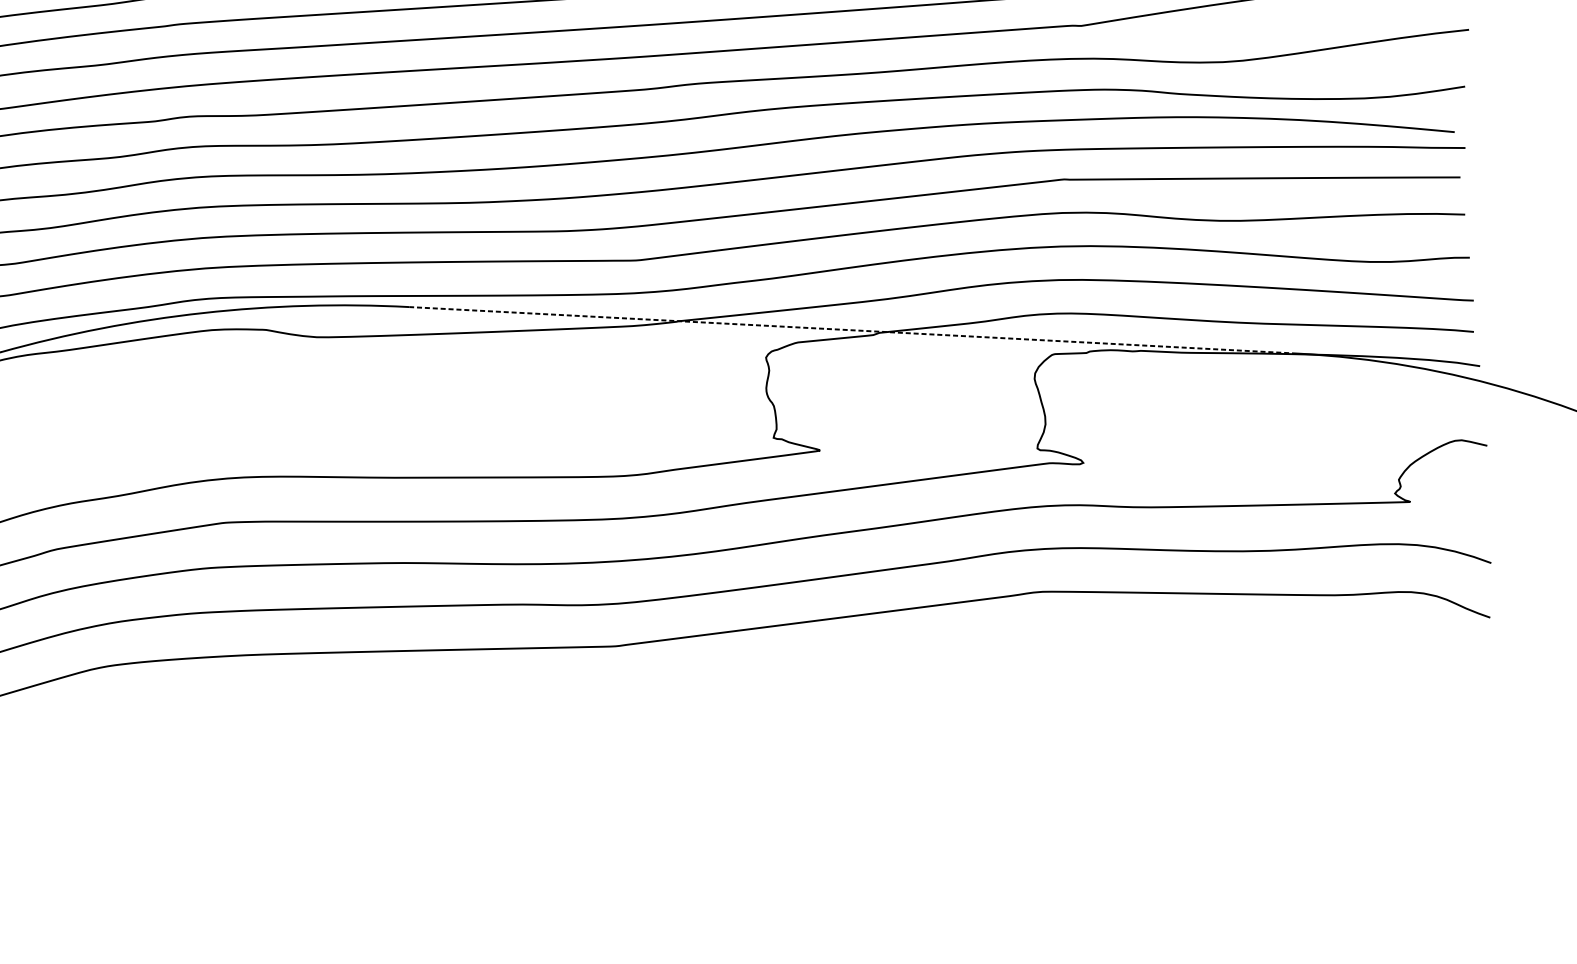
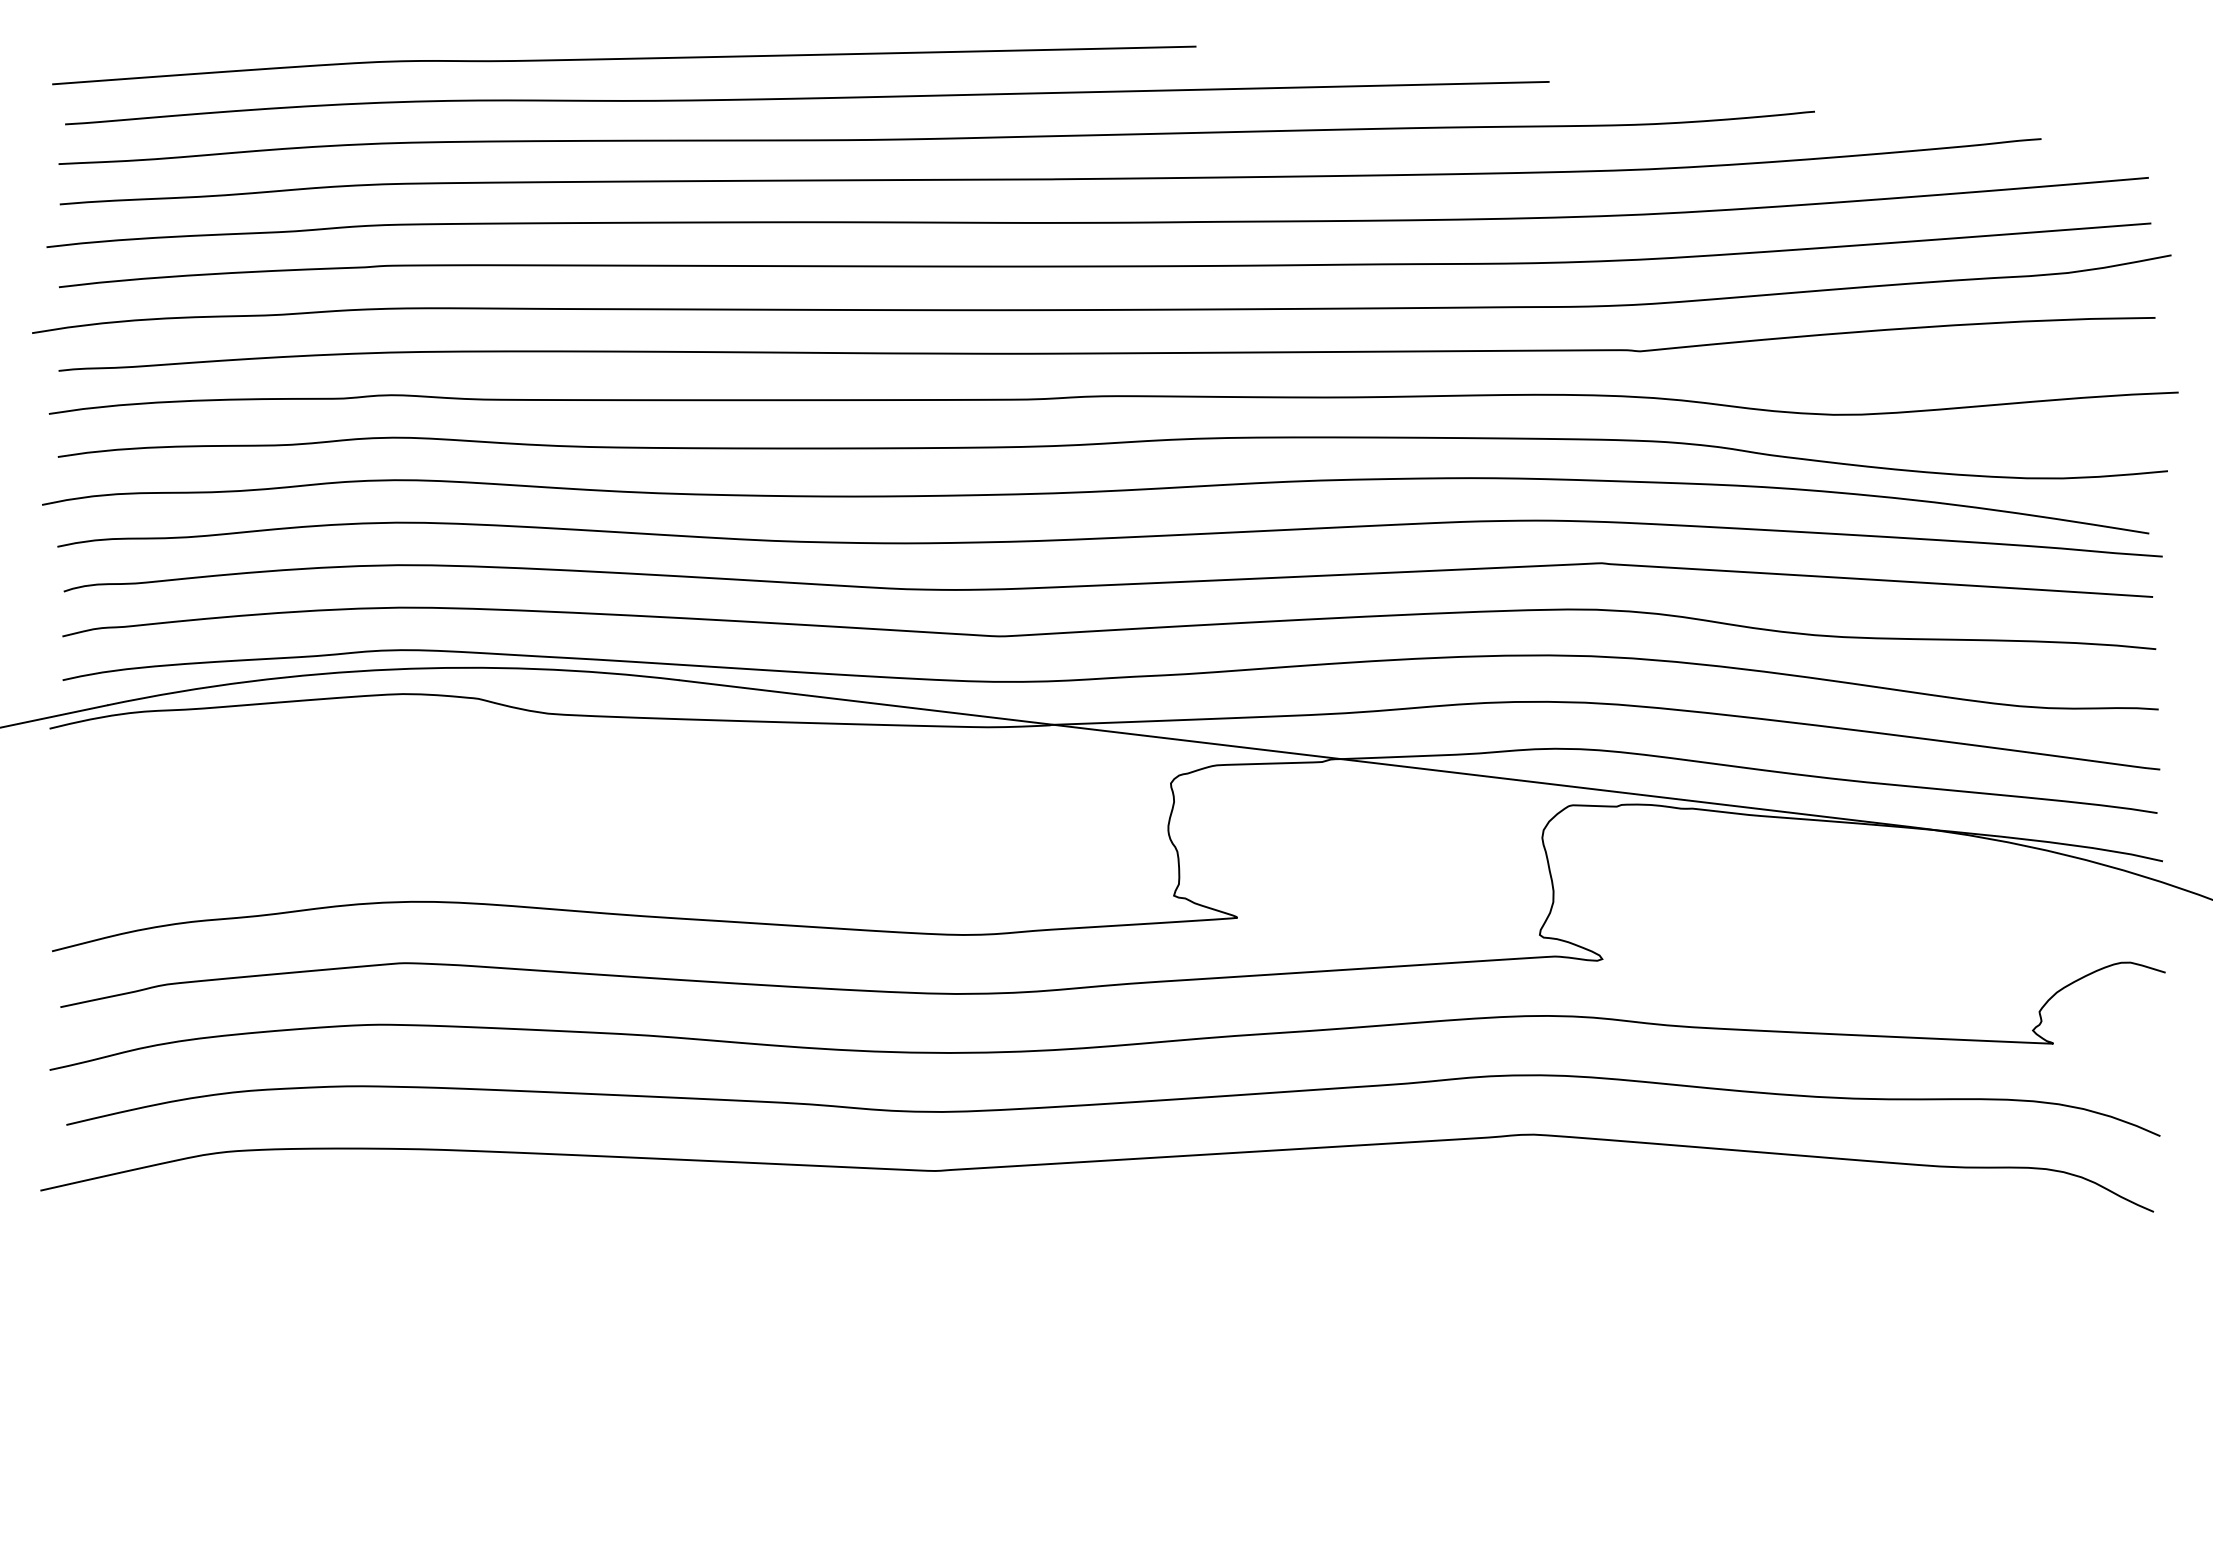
line: (853, 330) -> (1294, 753), dashed -> solid

